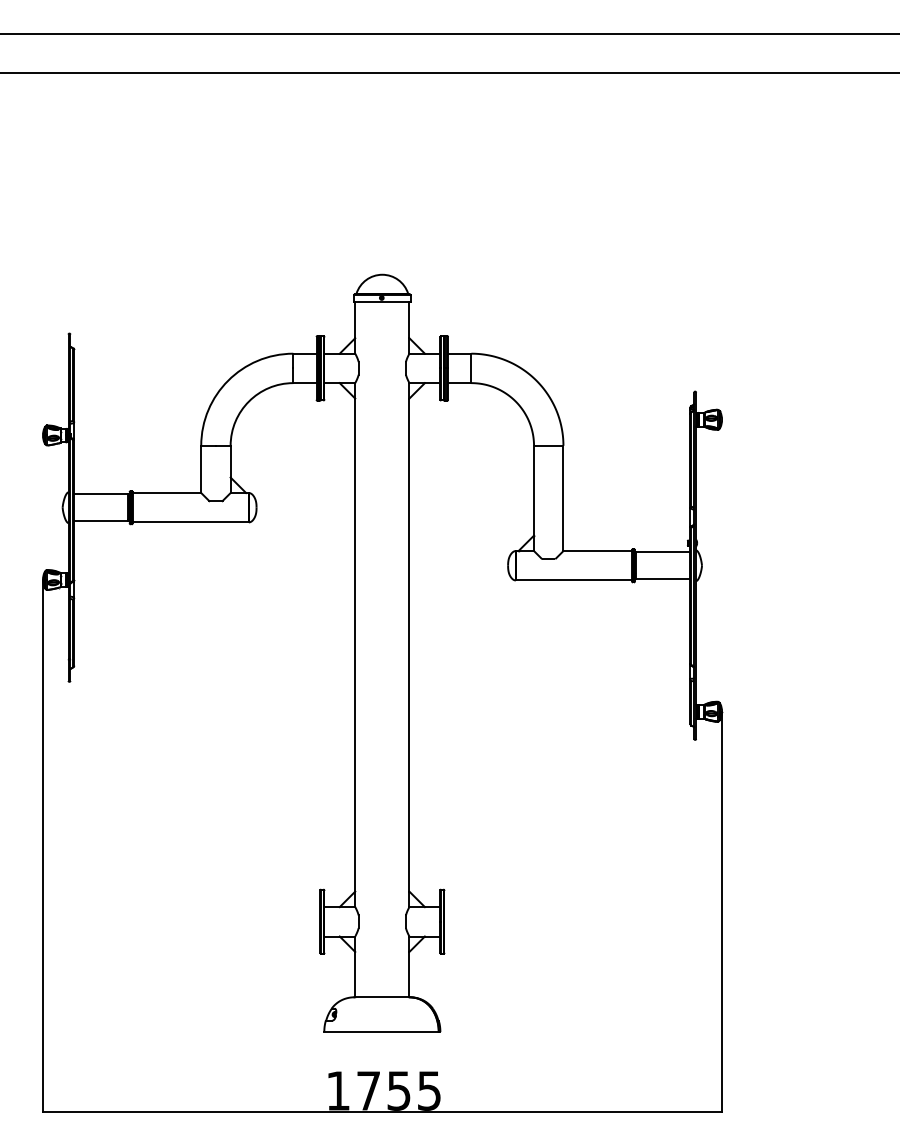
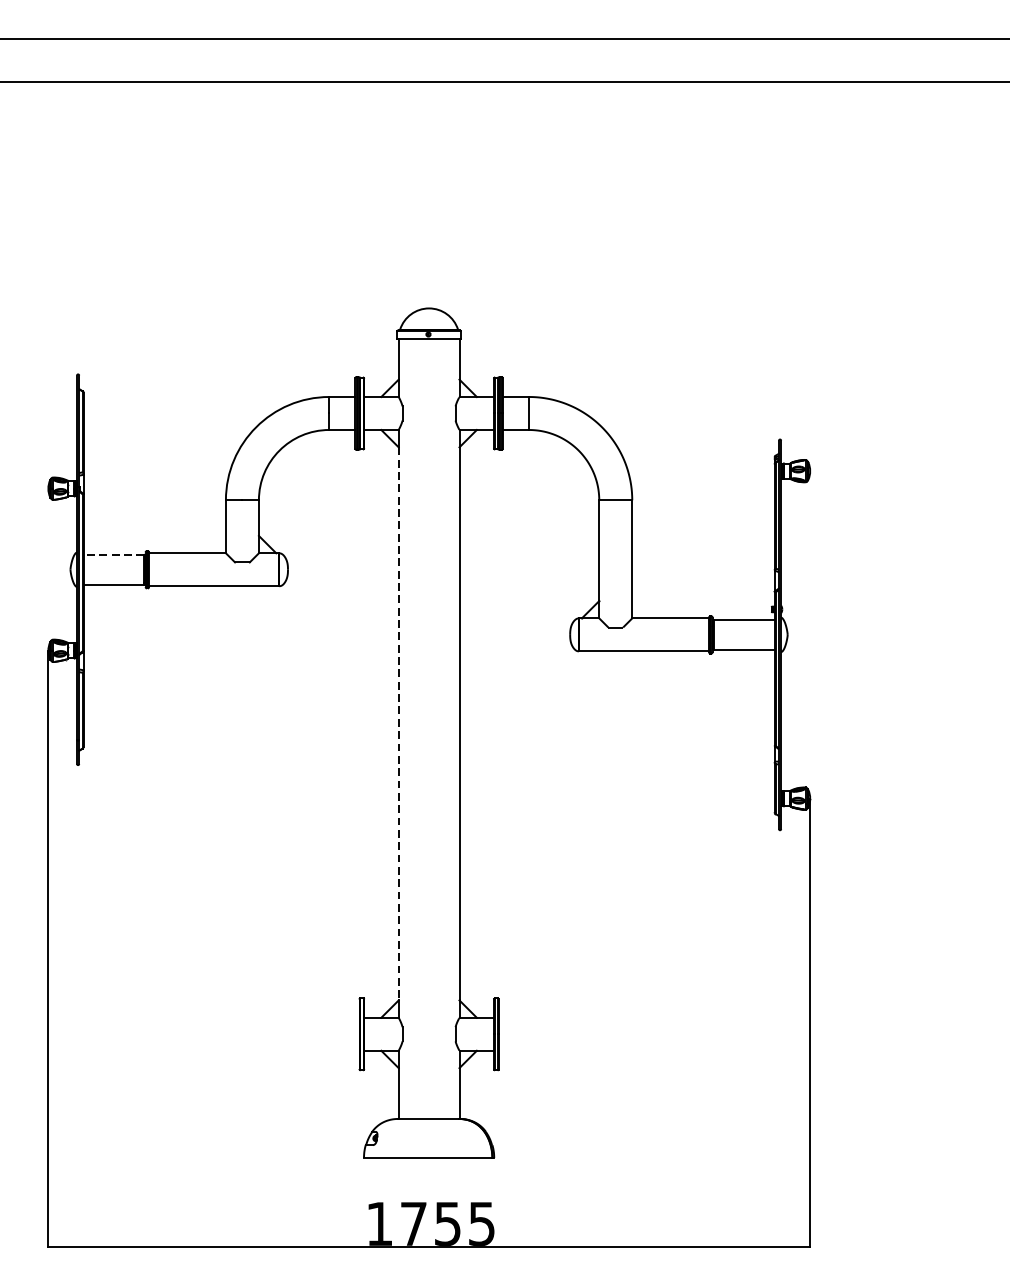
line: (100, 494) -> (112, 554), solid -> dashed
line: (355, 645) -> (398, 724), solid -> dashed

